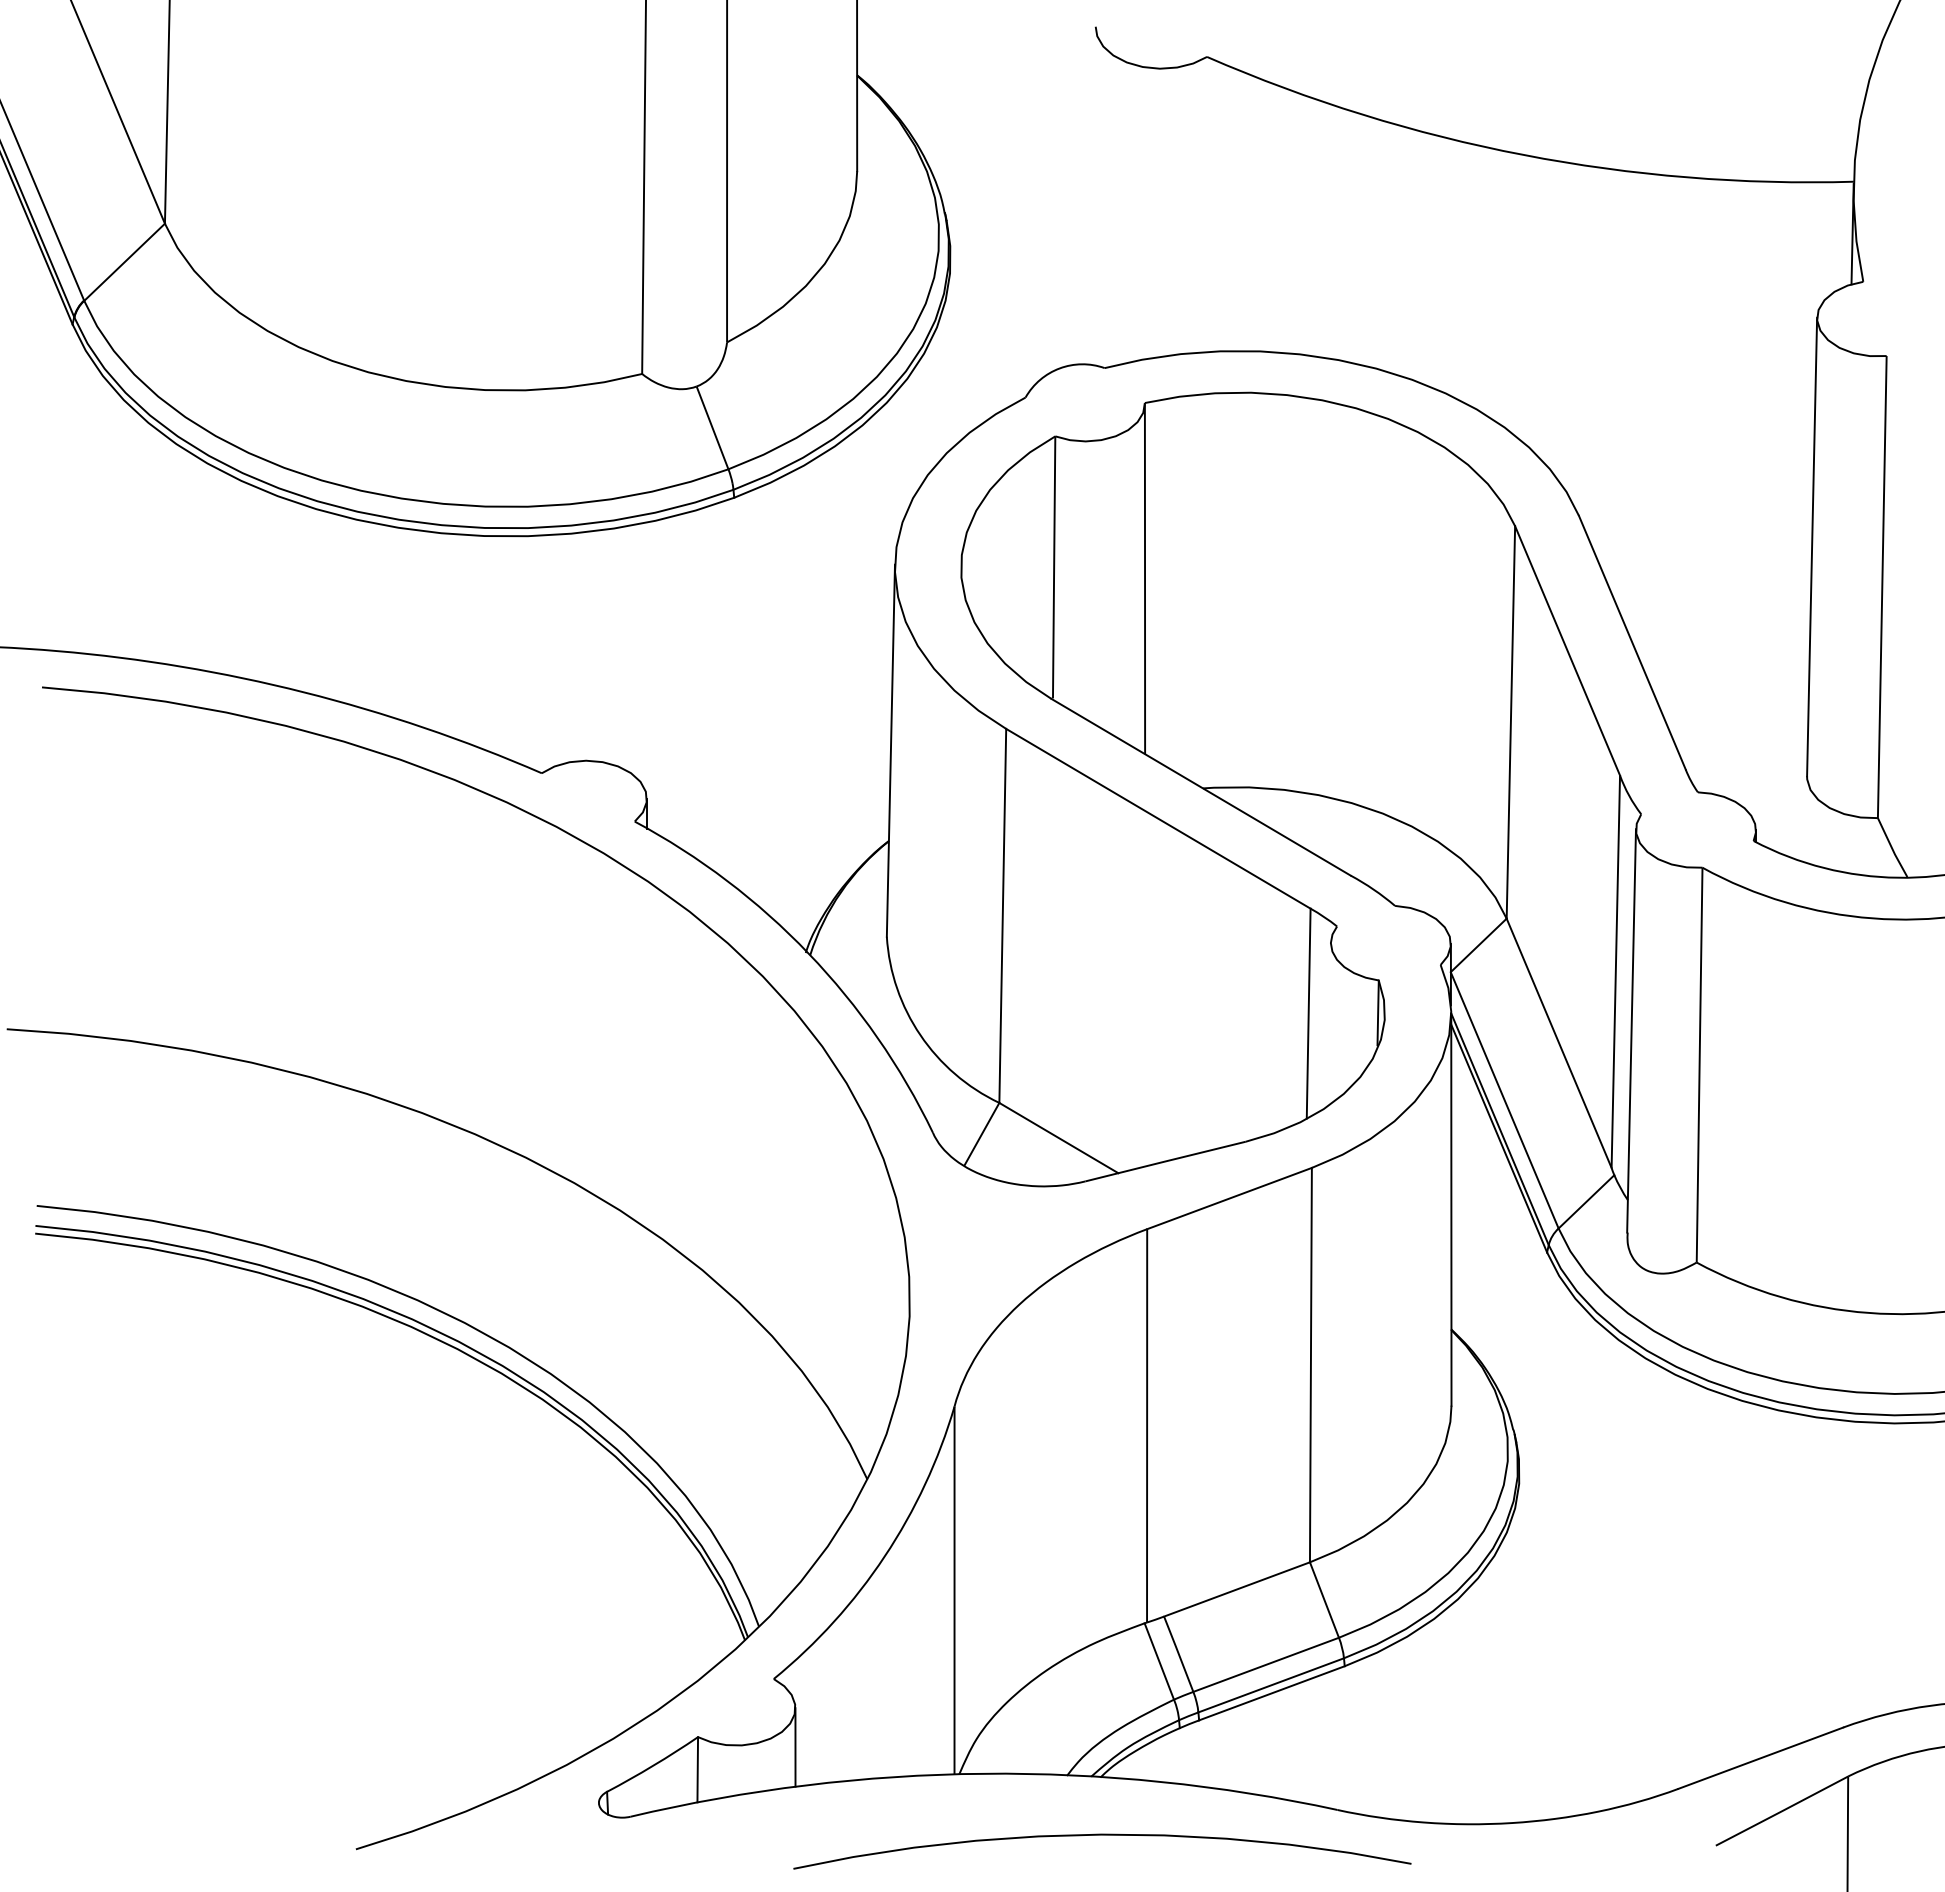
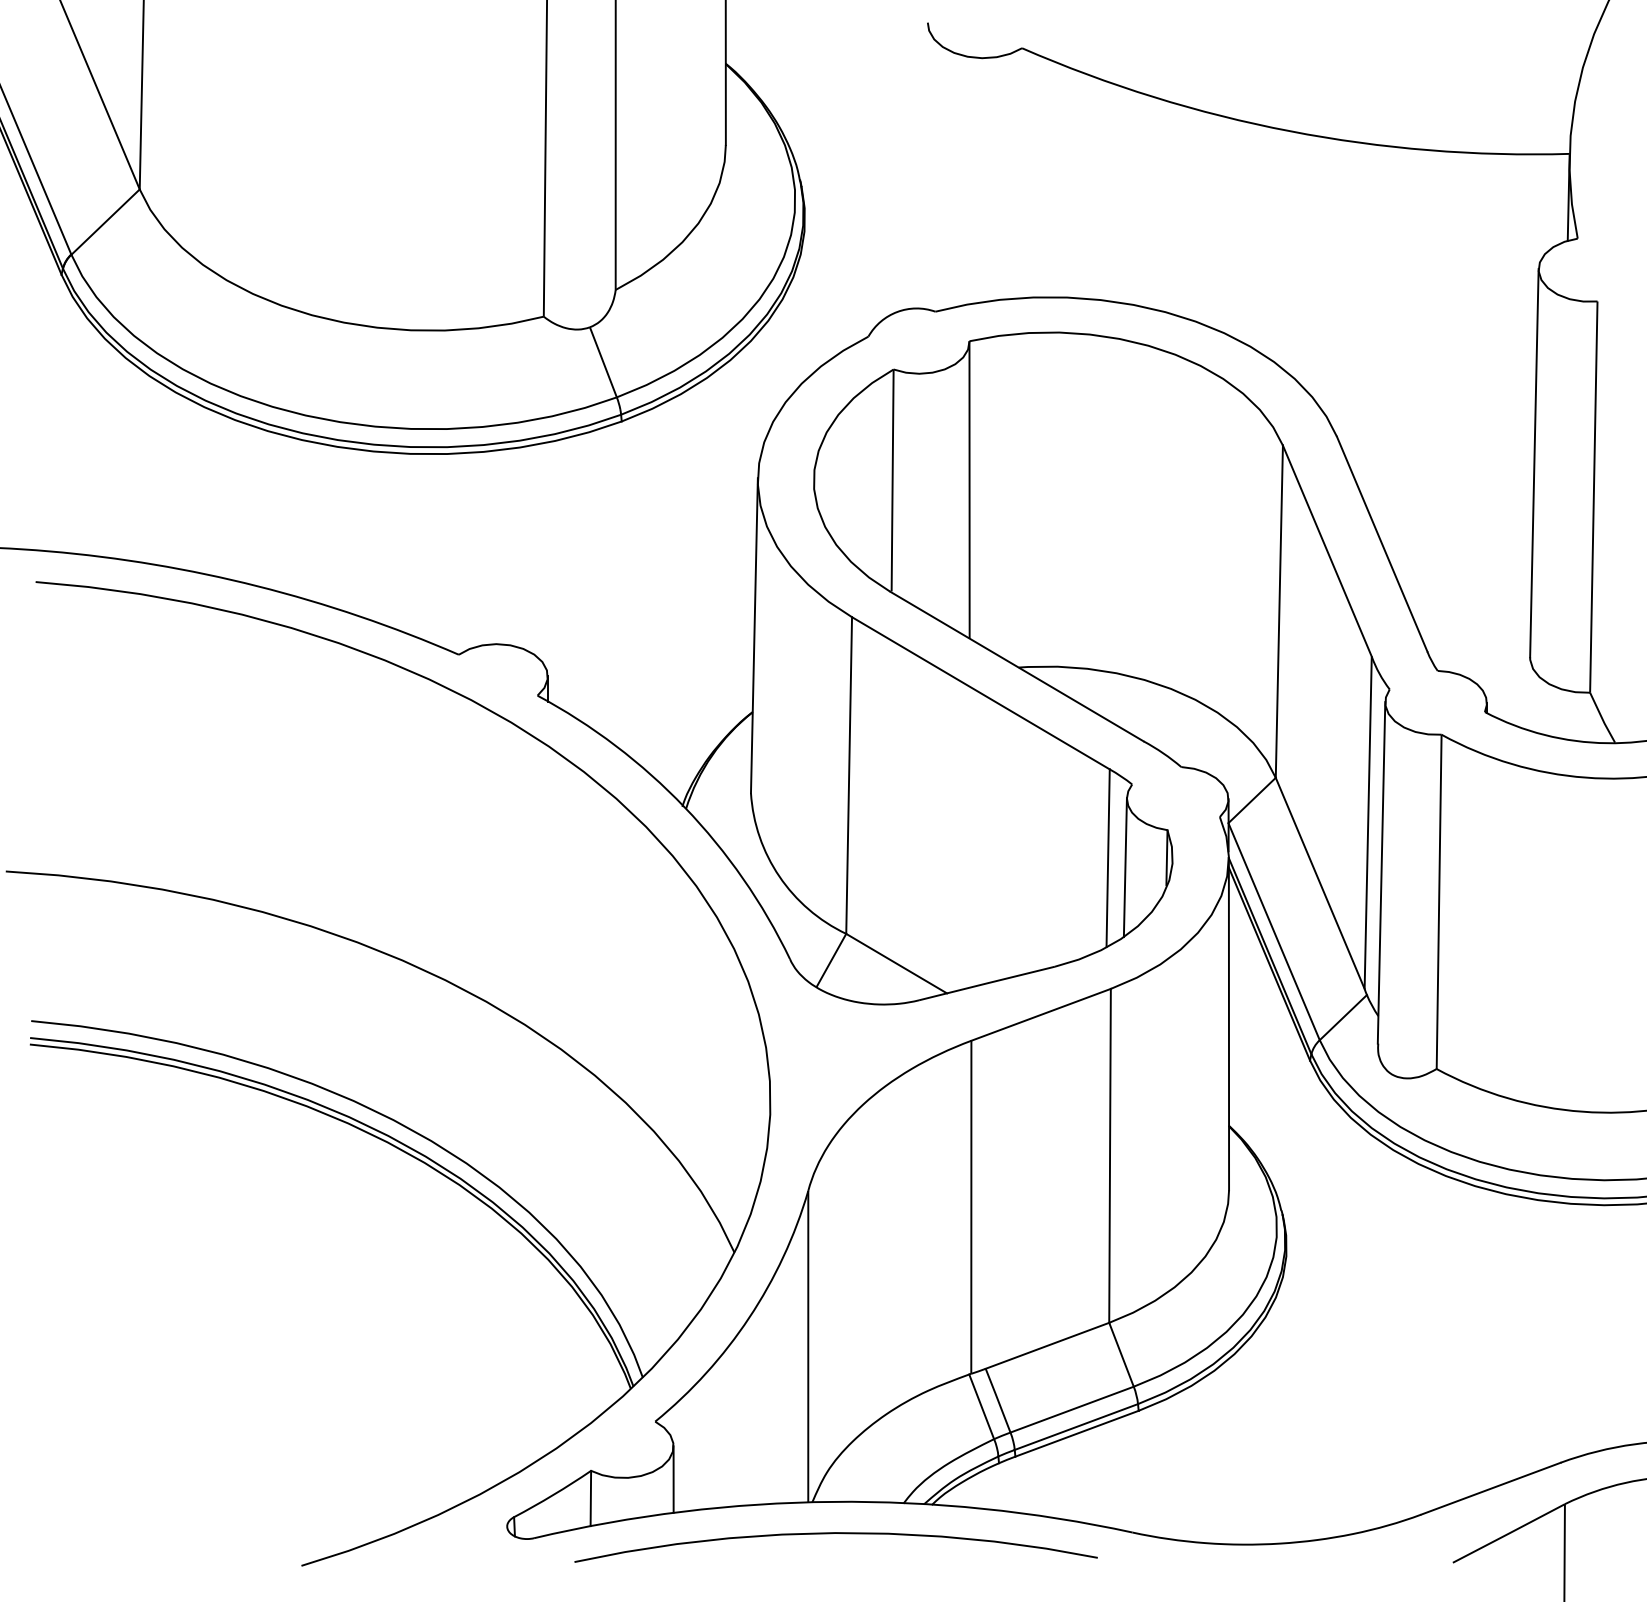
line: (1328, 1024) -> (1124, 867), added
curve: (1102, 1835) -> (836, 1533), moved

